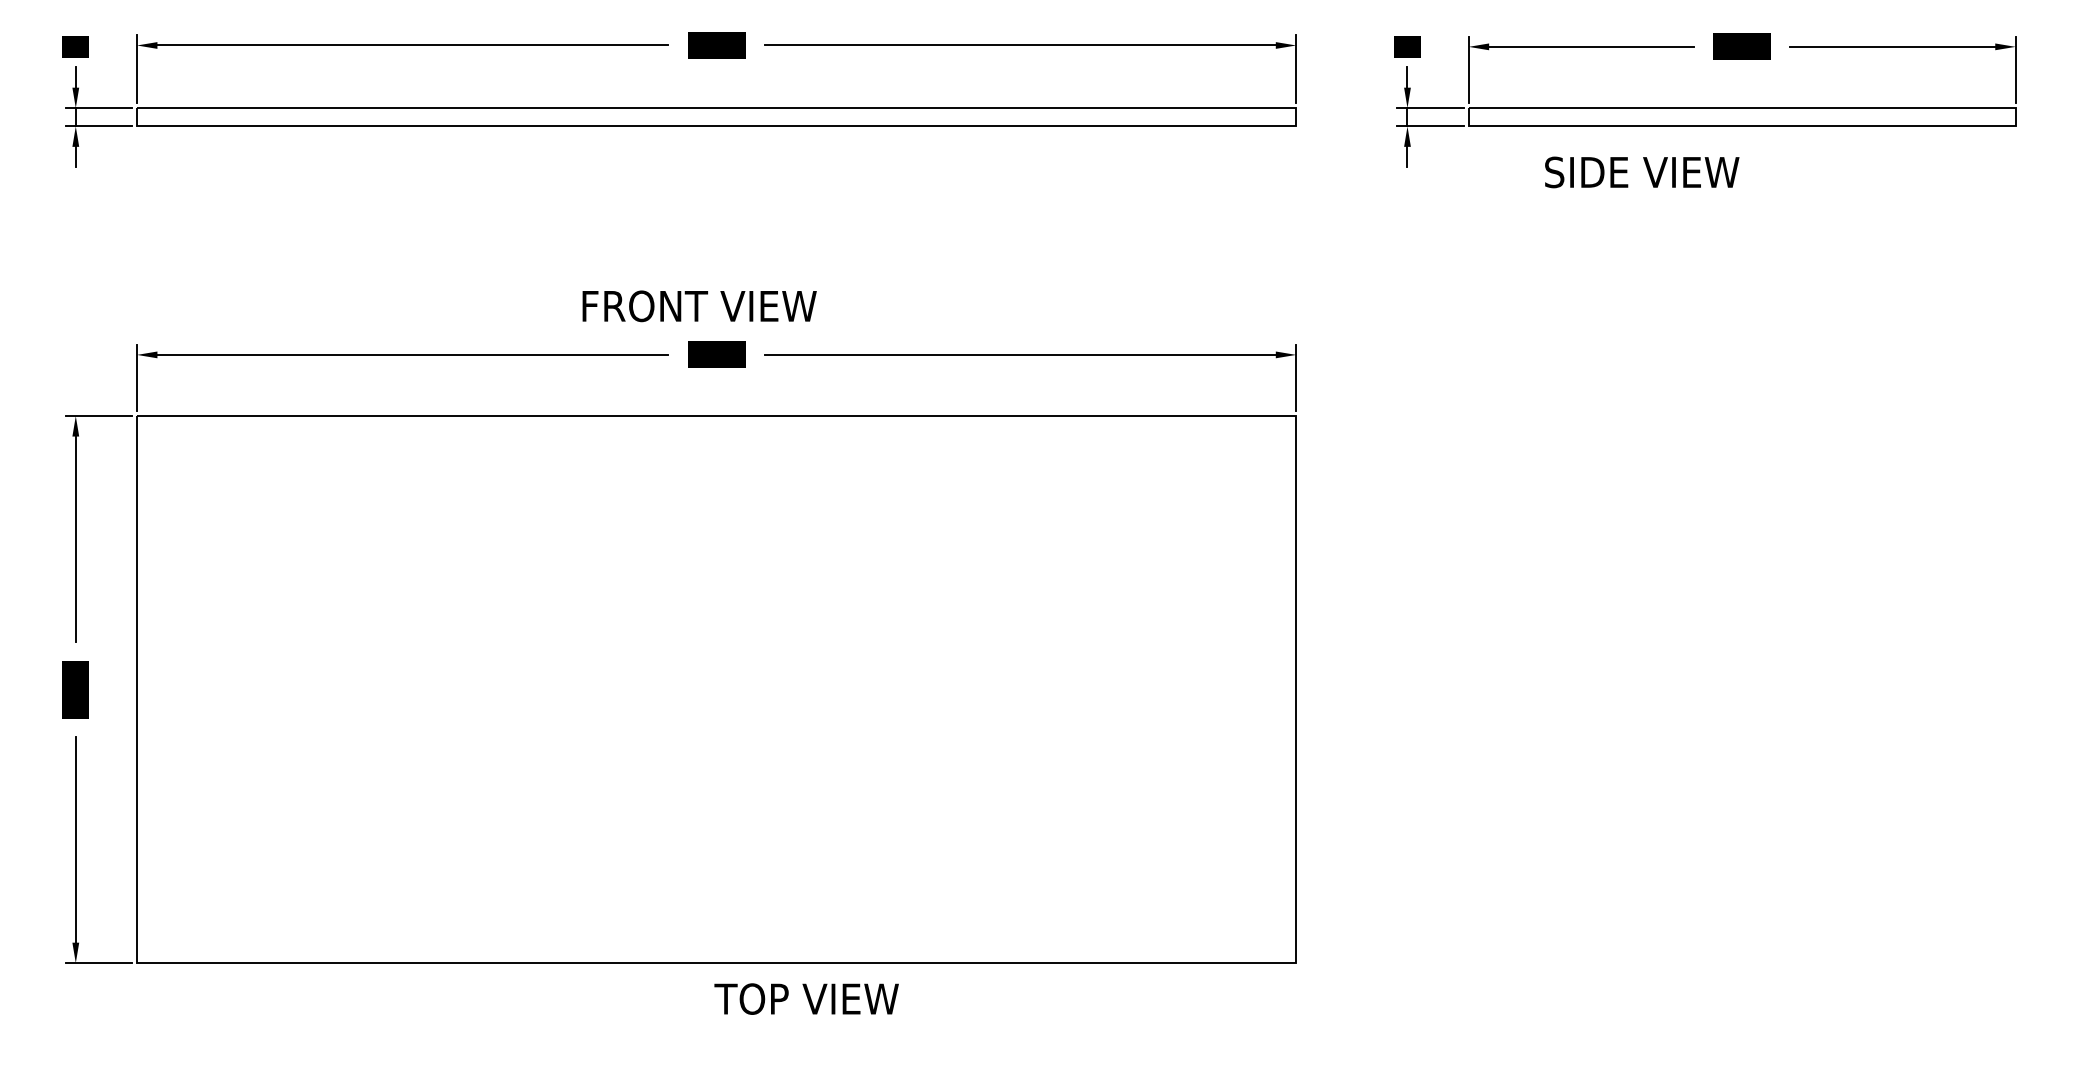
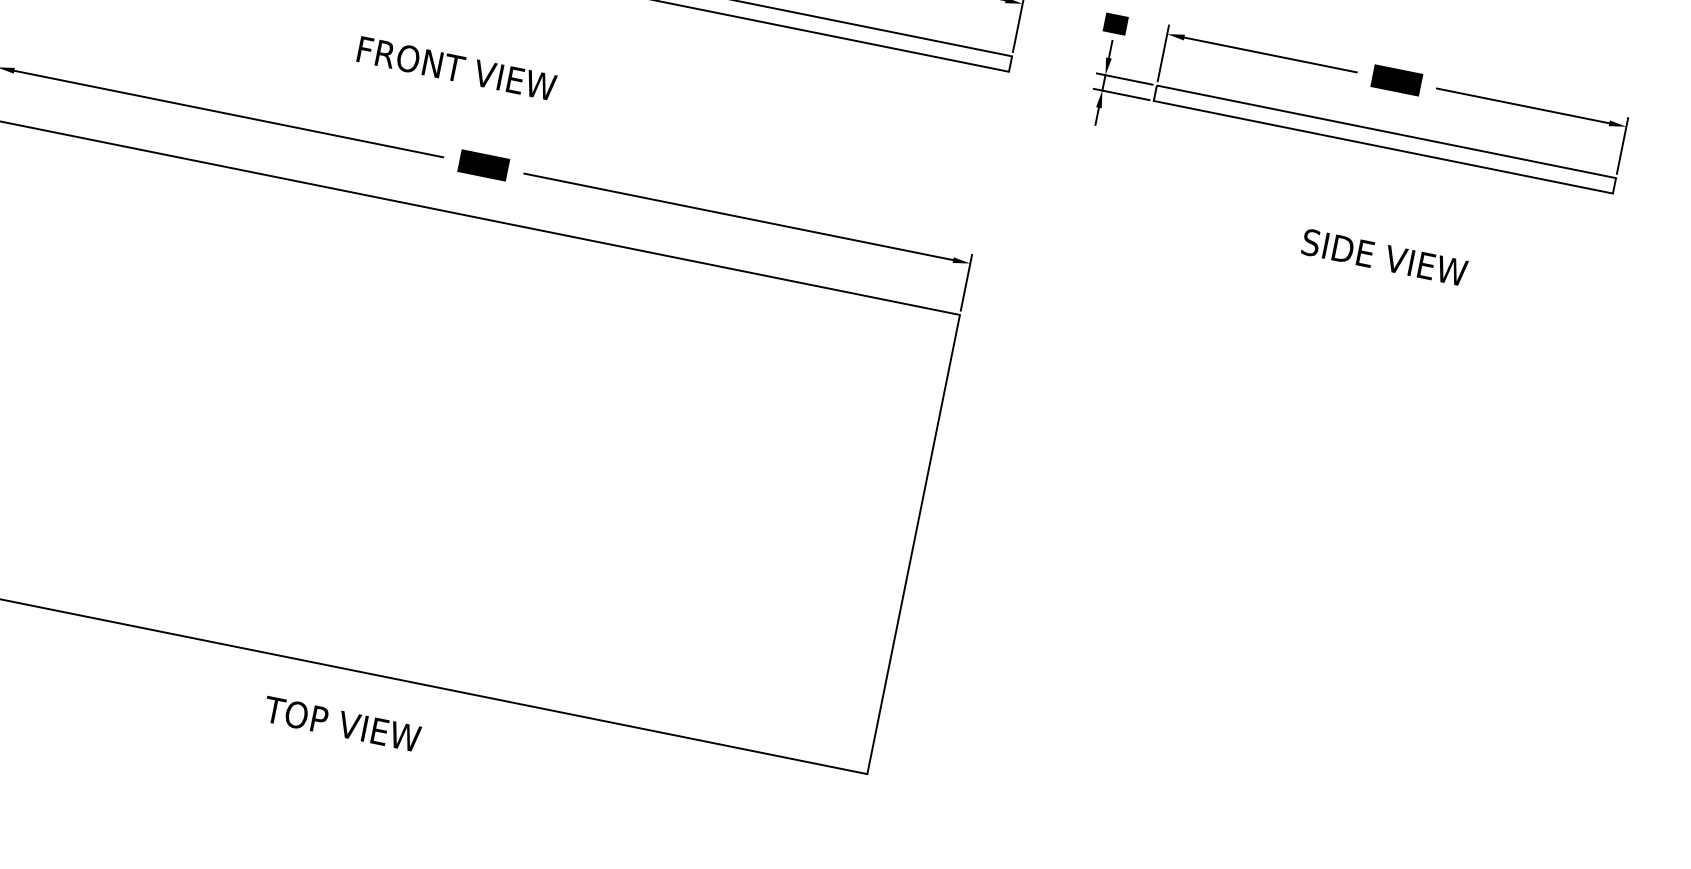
text: (1642, 172) -> (1384, 257), moved
text: (699, 306) -> (456, 68), moved
text: (806, 998) -> (342, 723), moved

